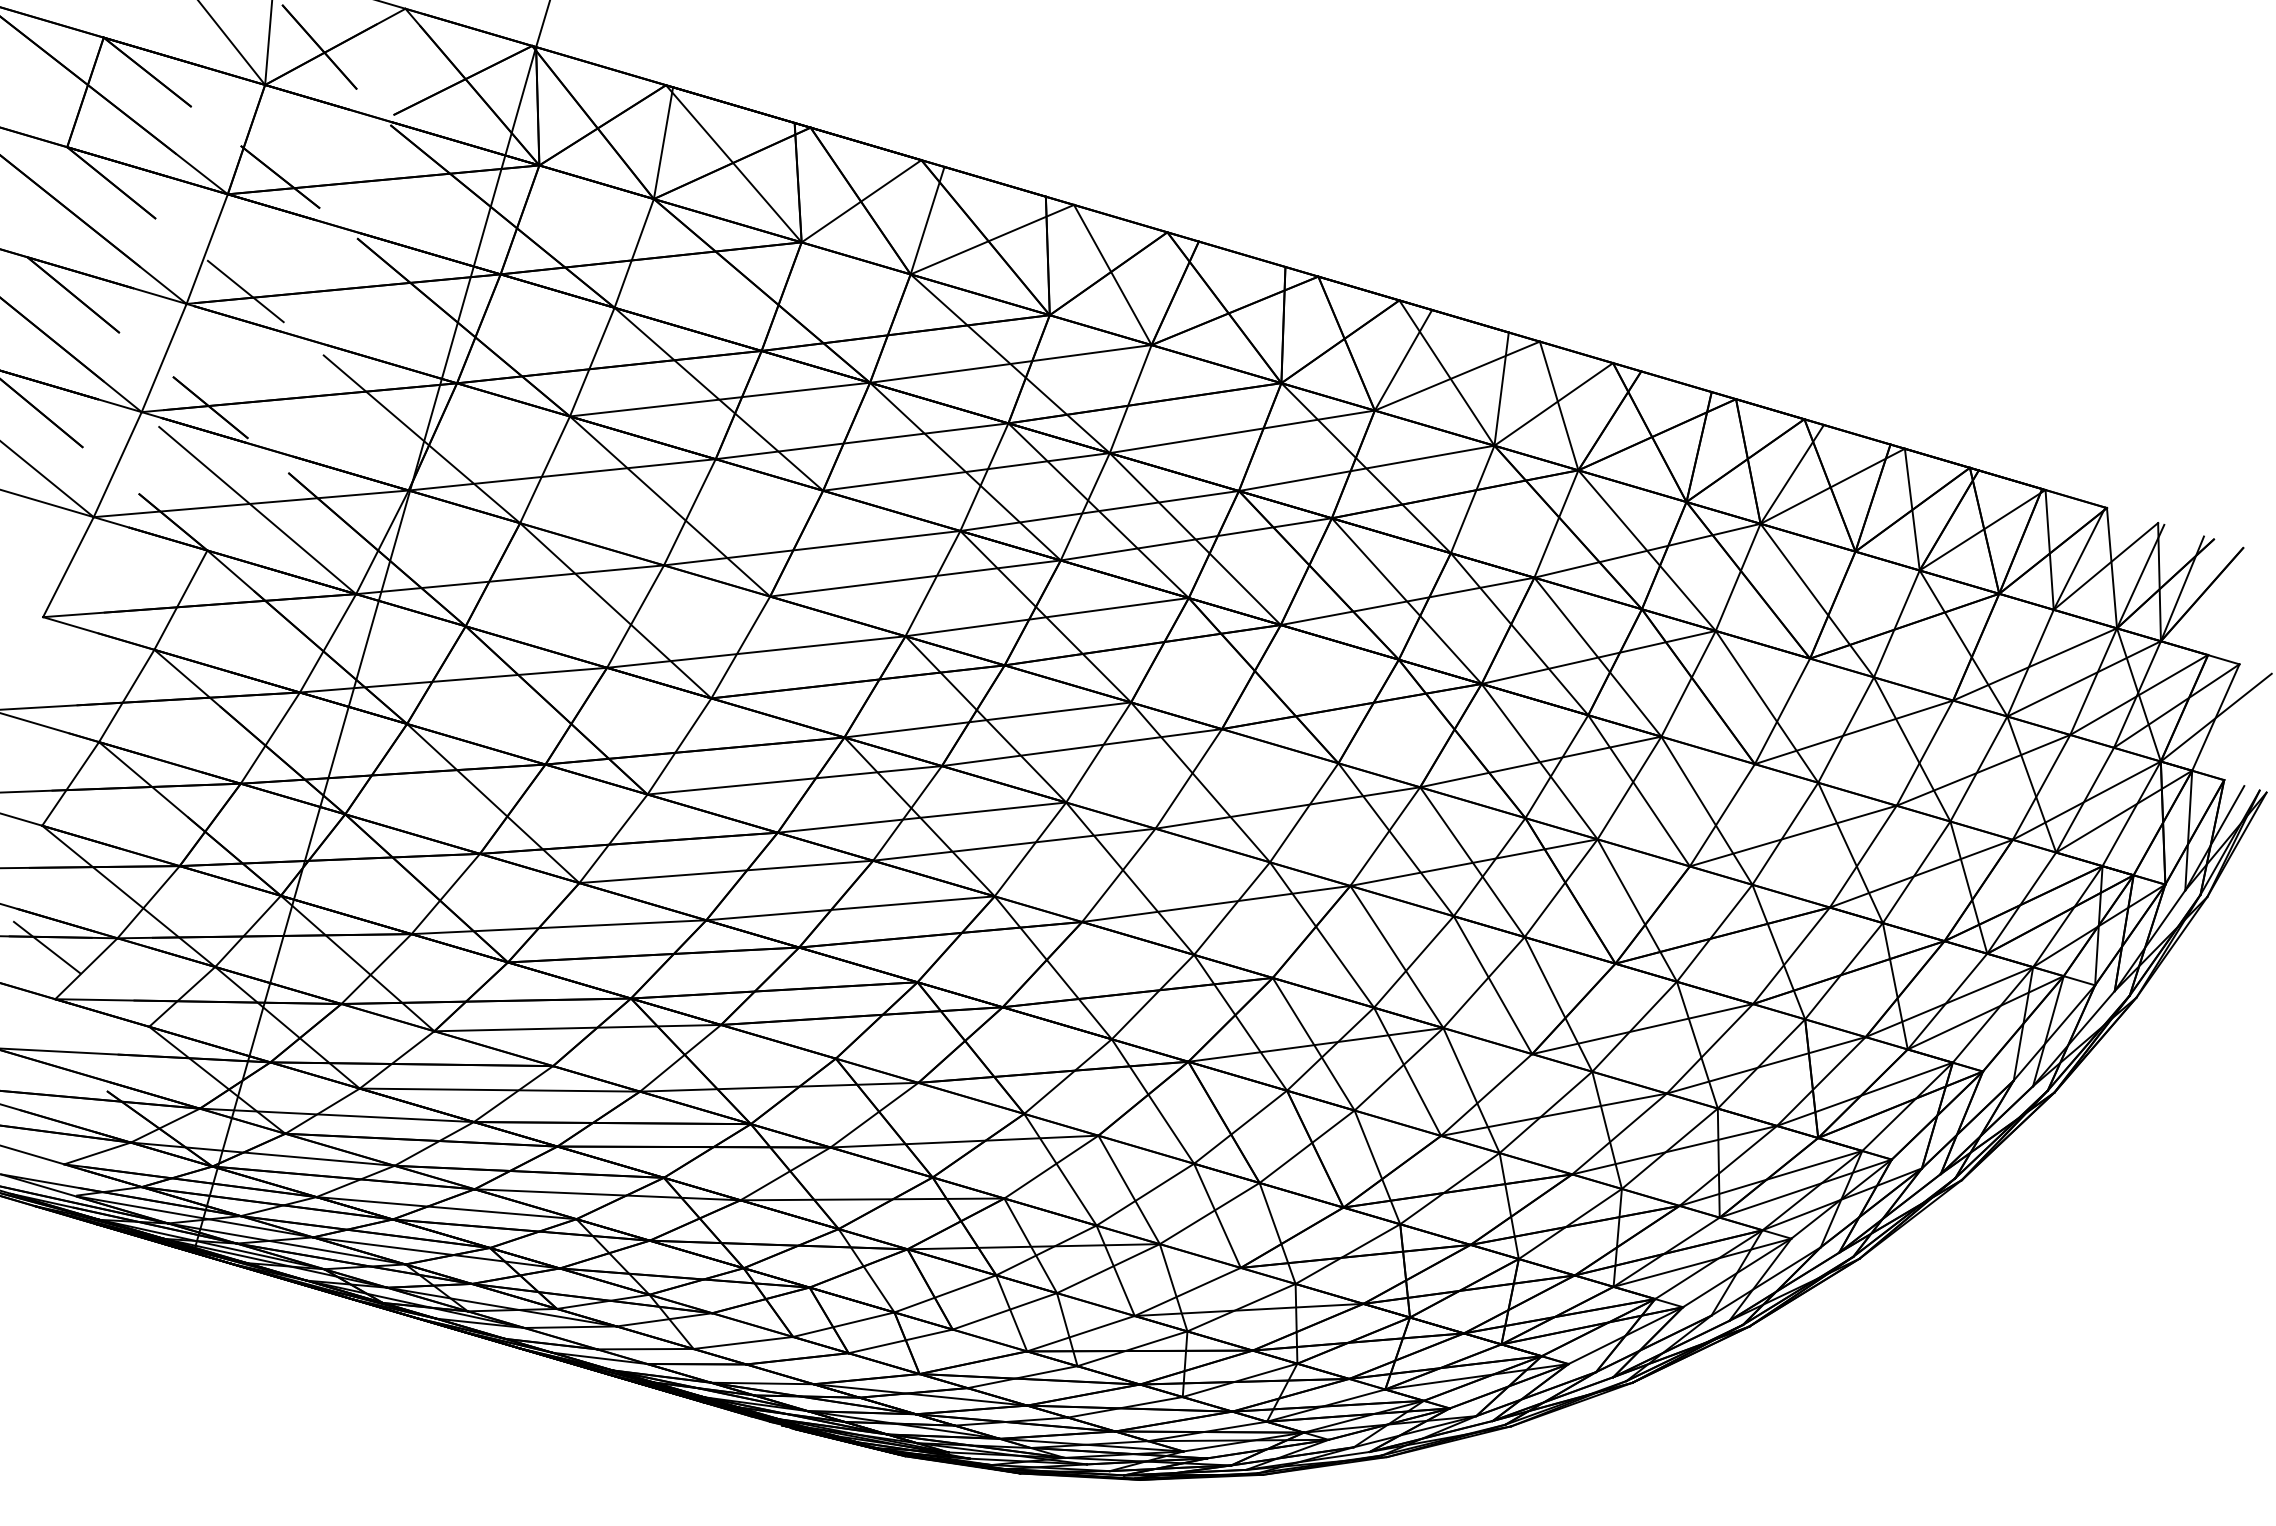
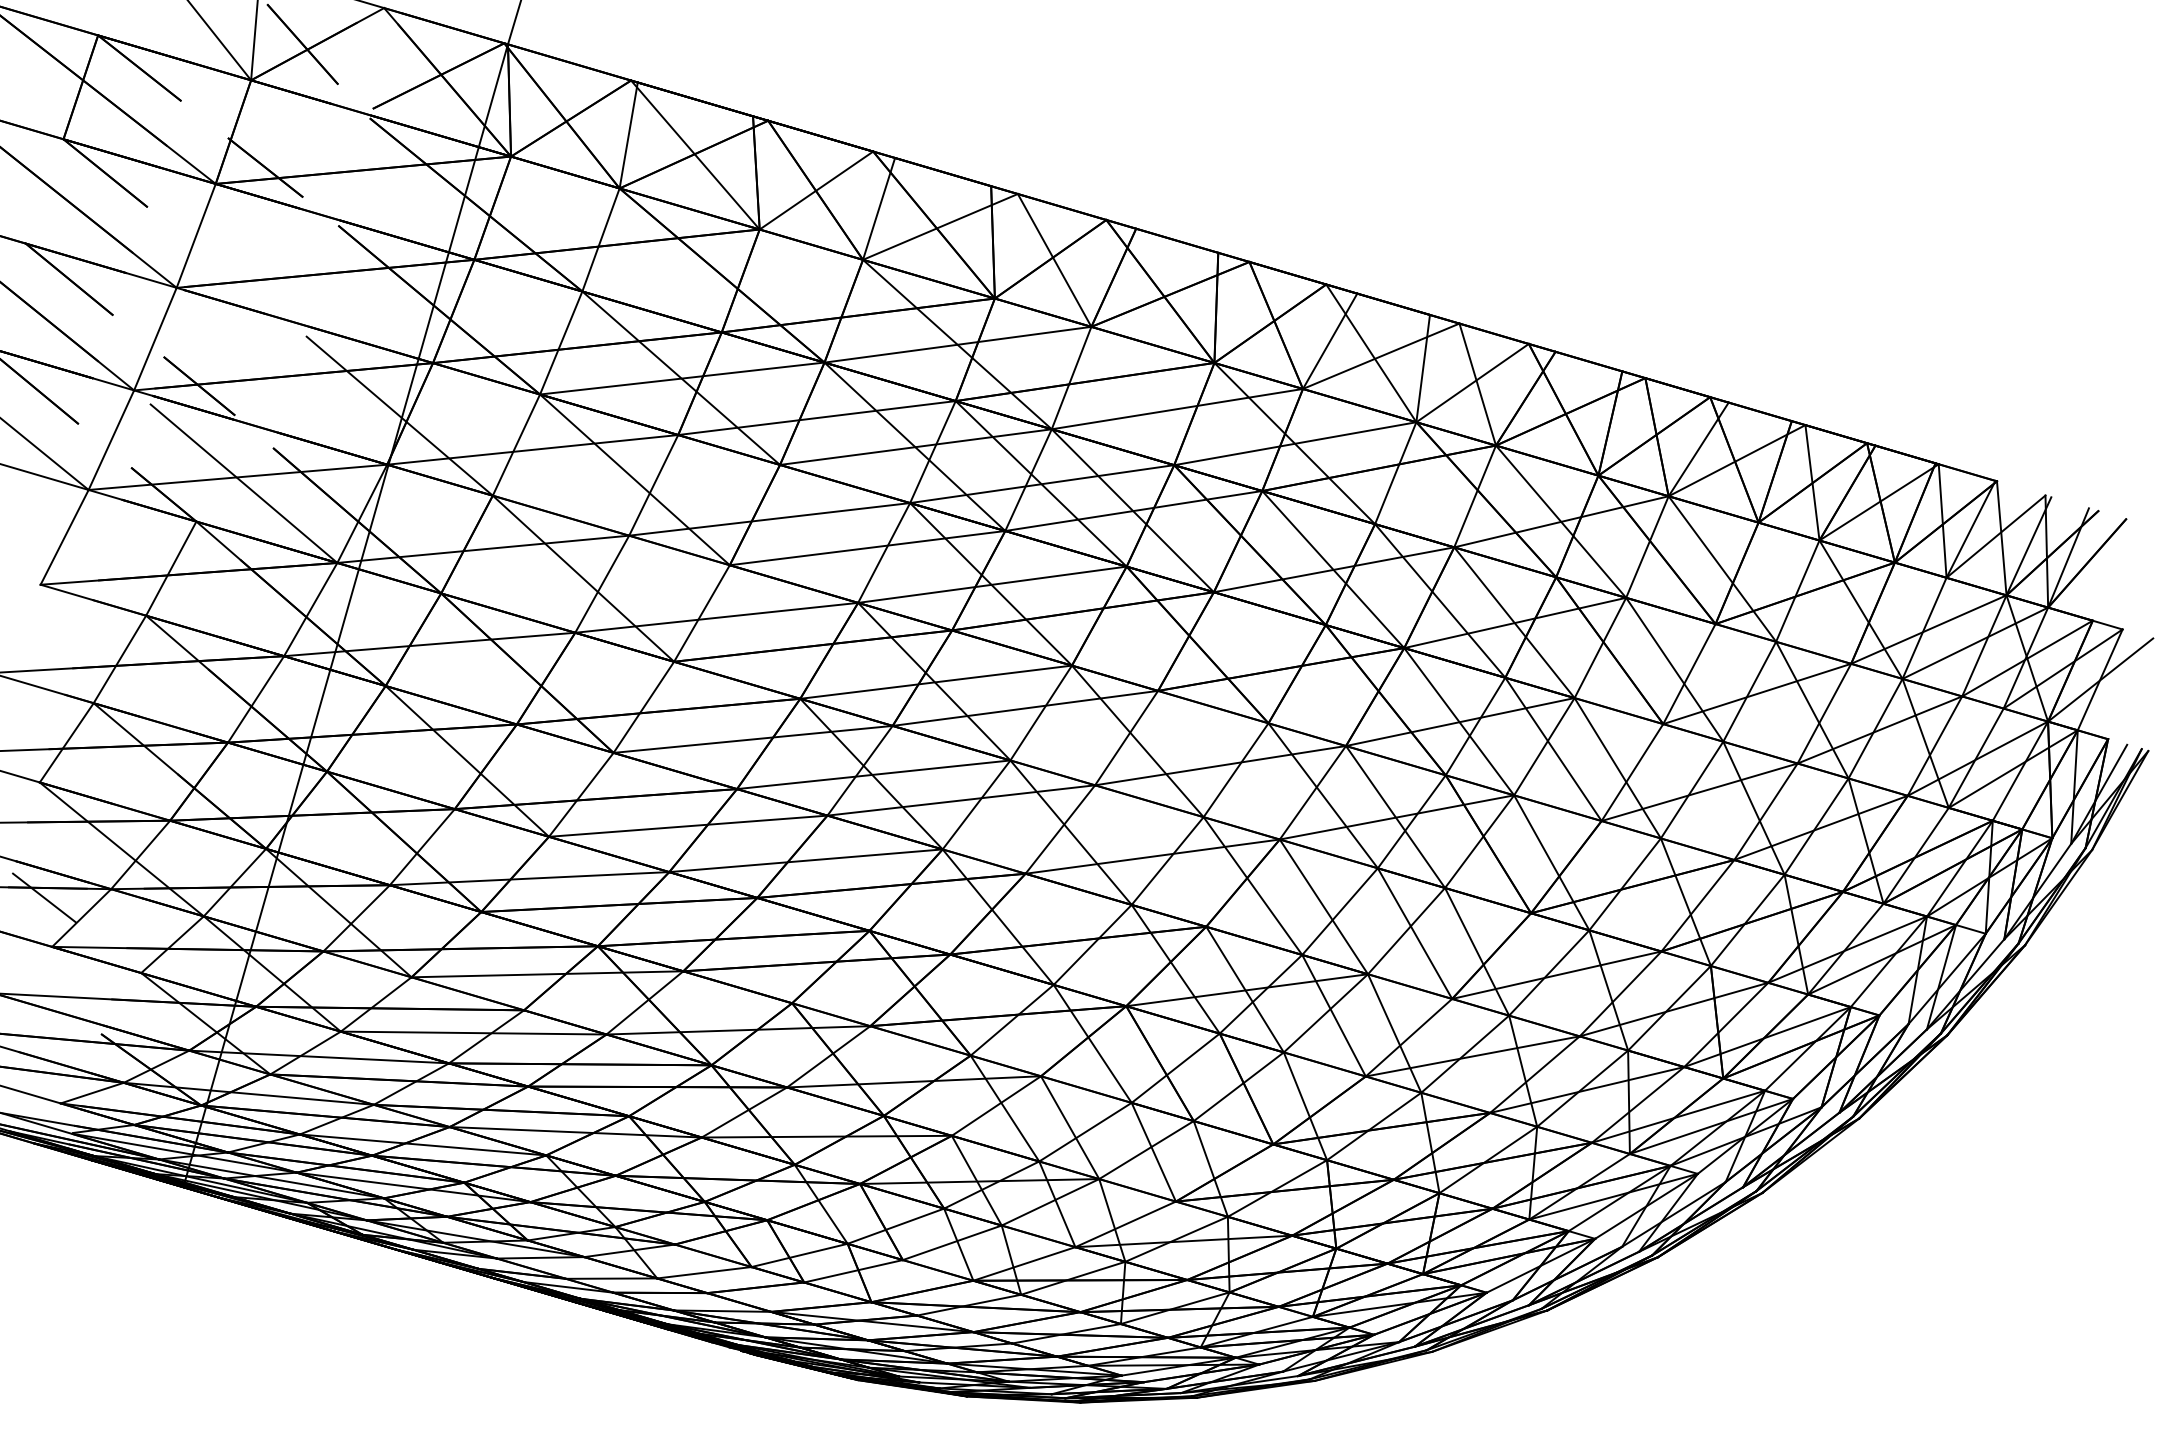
line: (245, 291) -> (232, 276), removed

